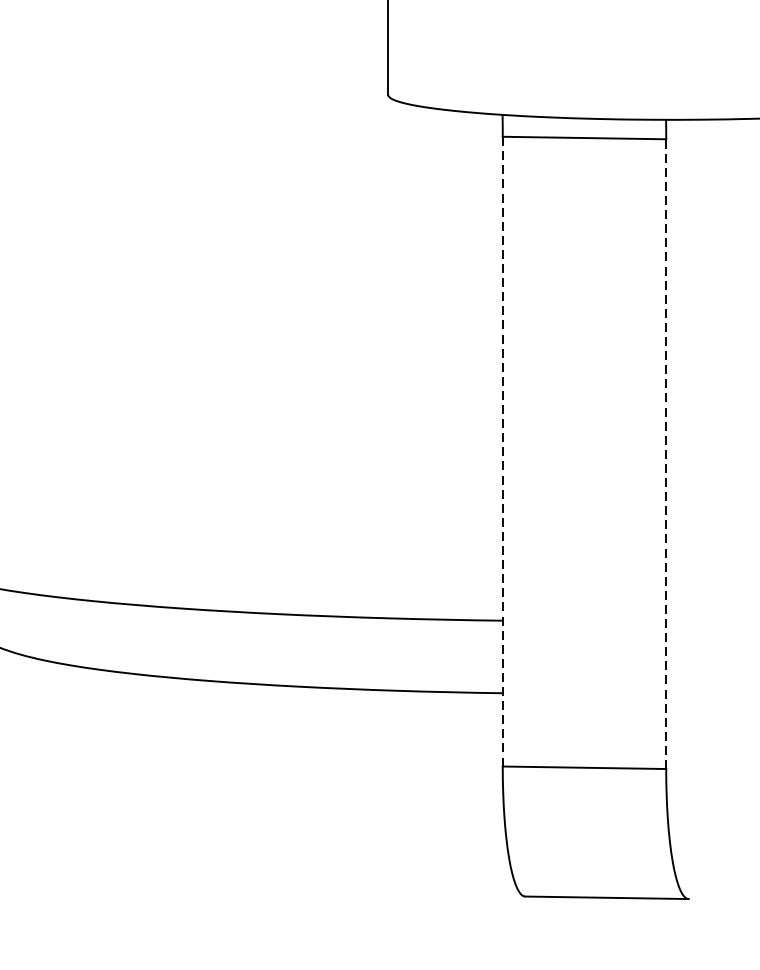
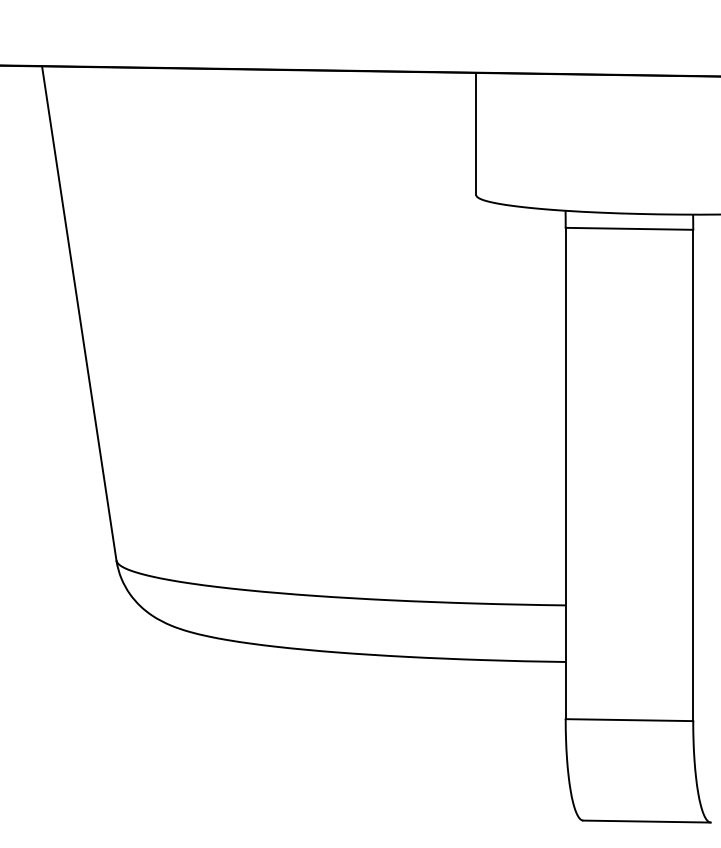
line: (502, 451) -> (565, 473), dashed -> solid
line: (666, 454) -> (693, 475), dashed -> solid

